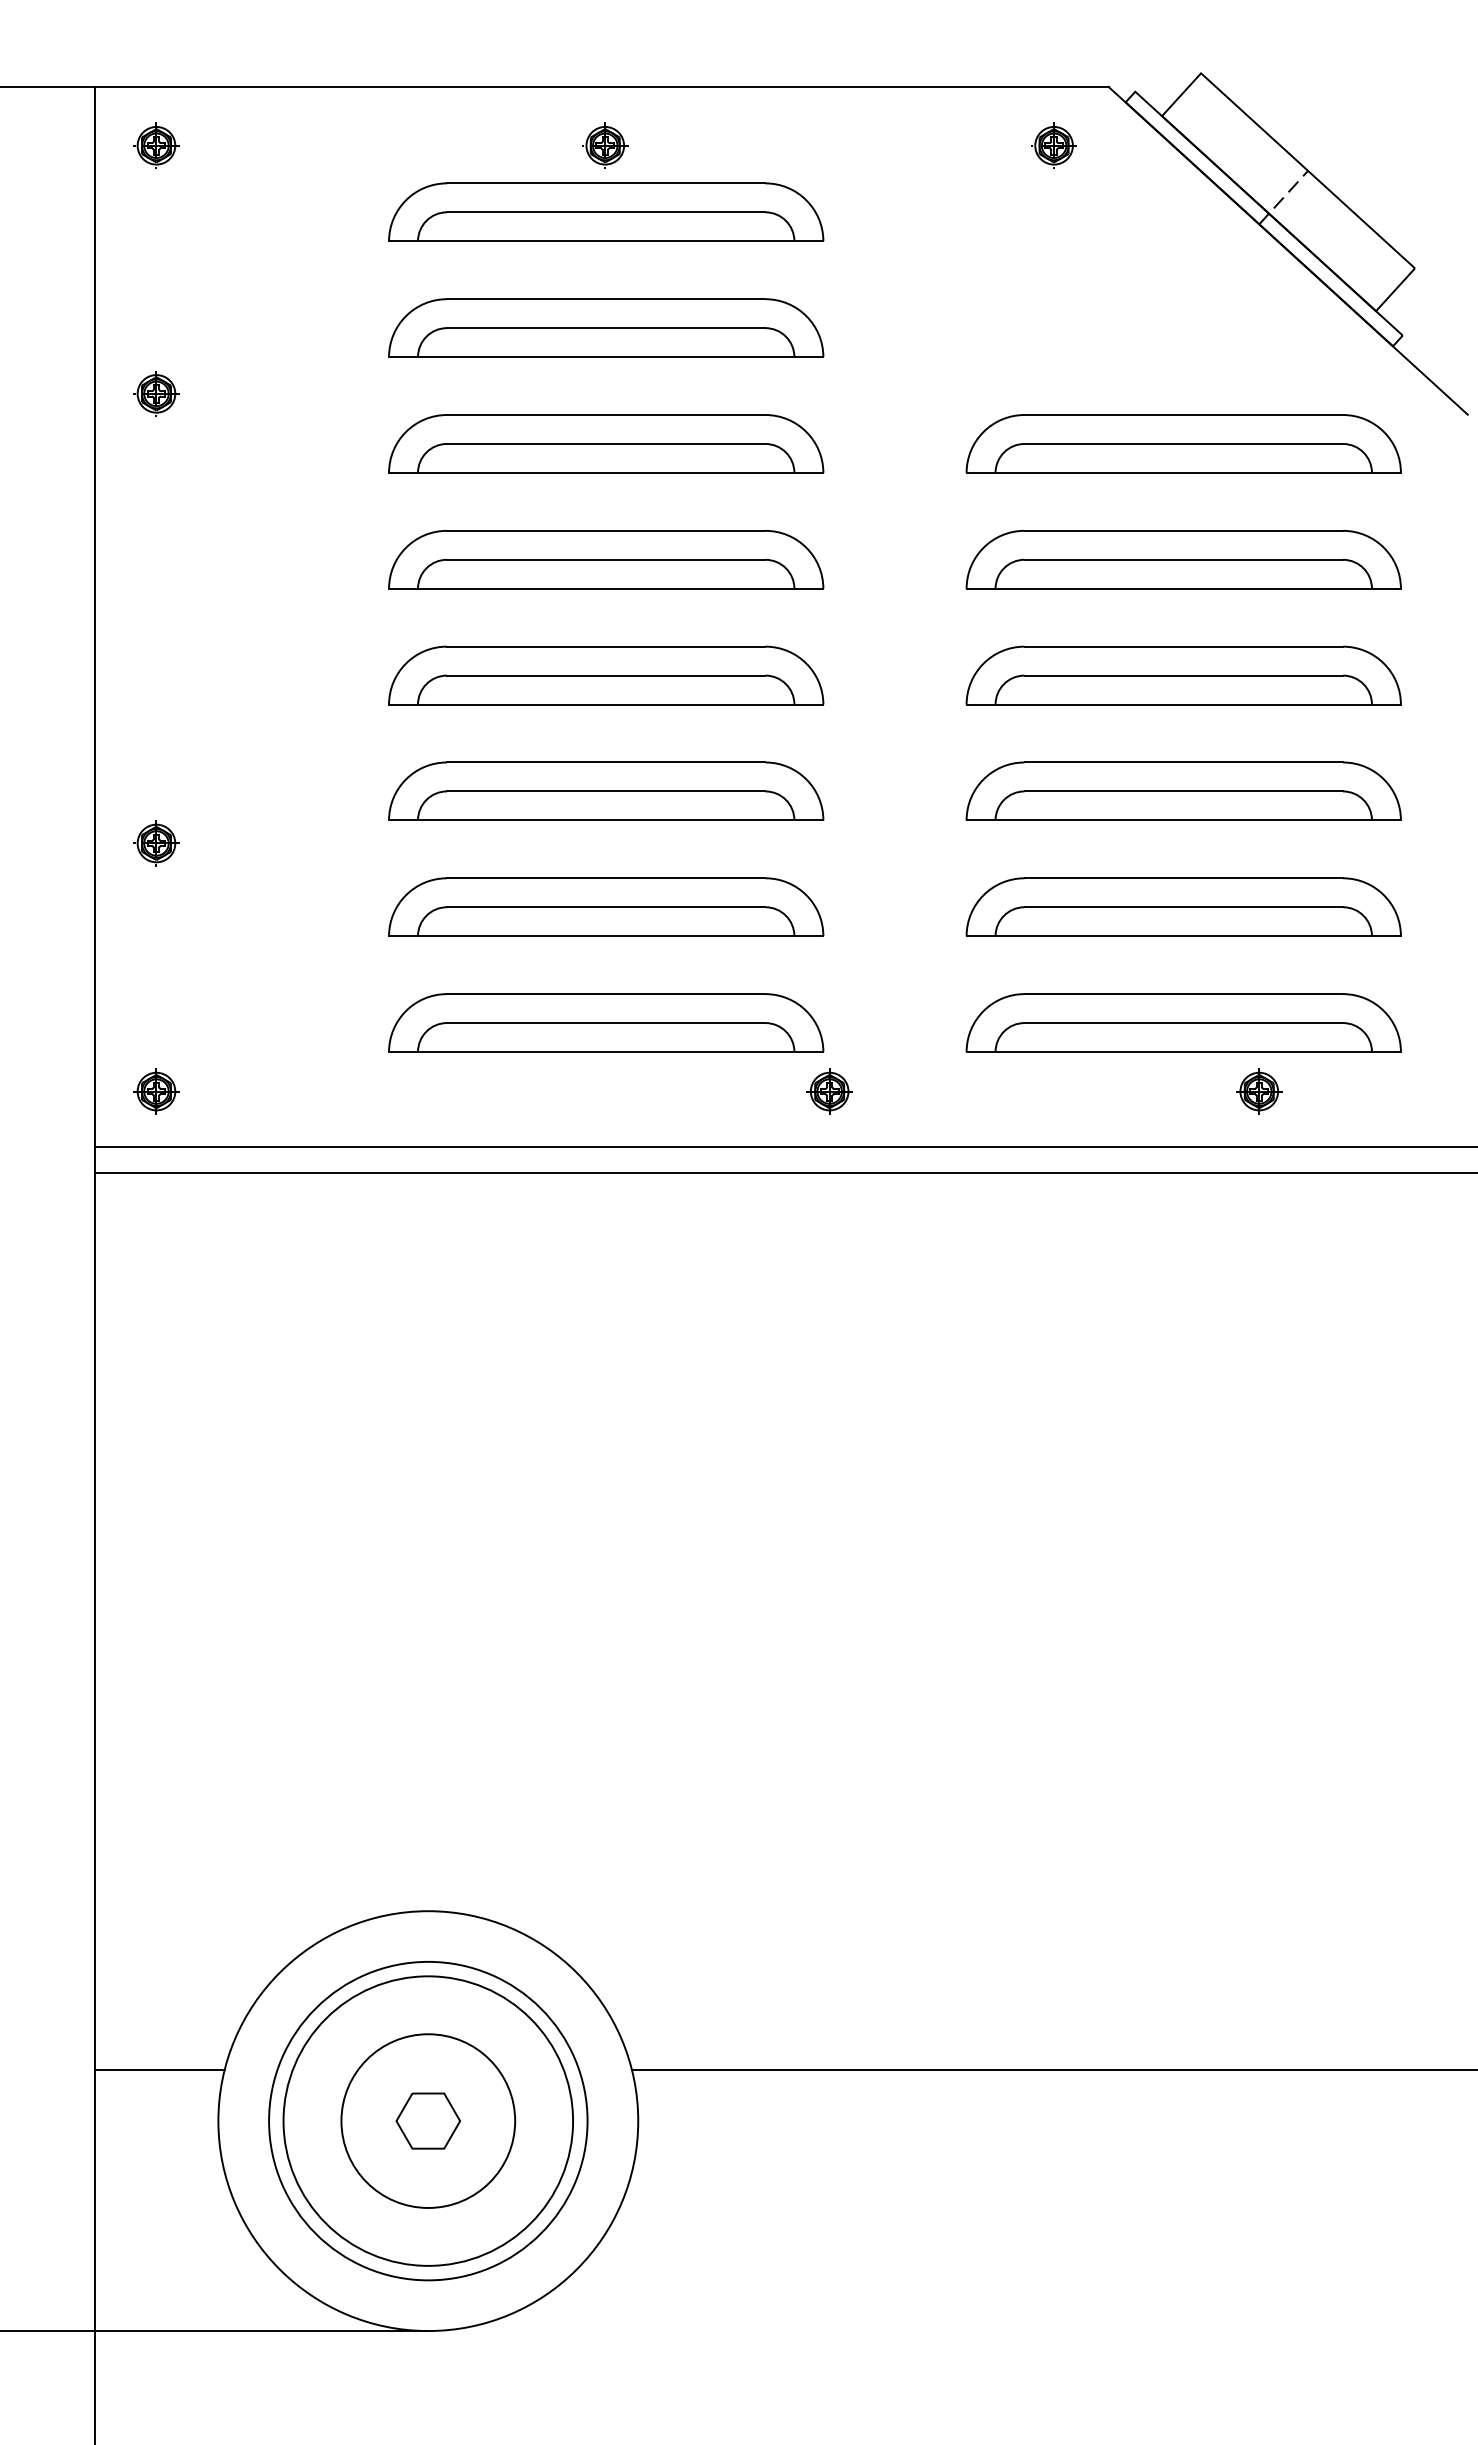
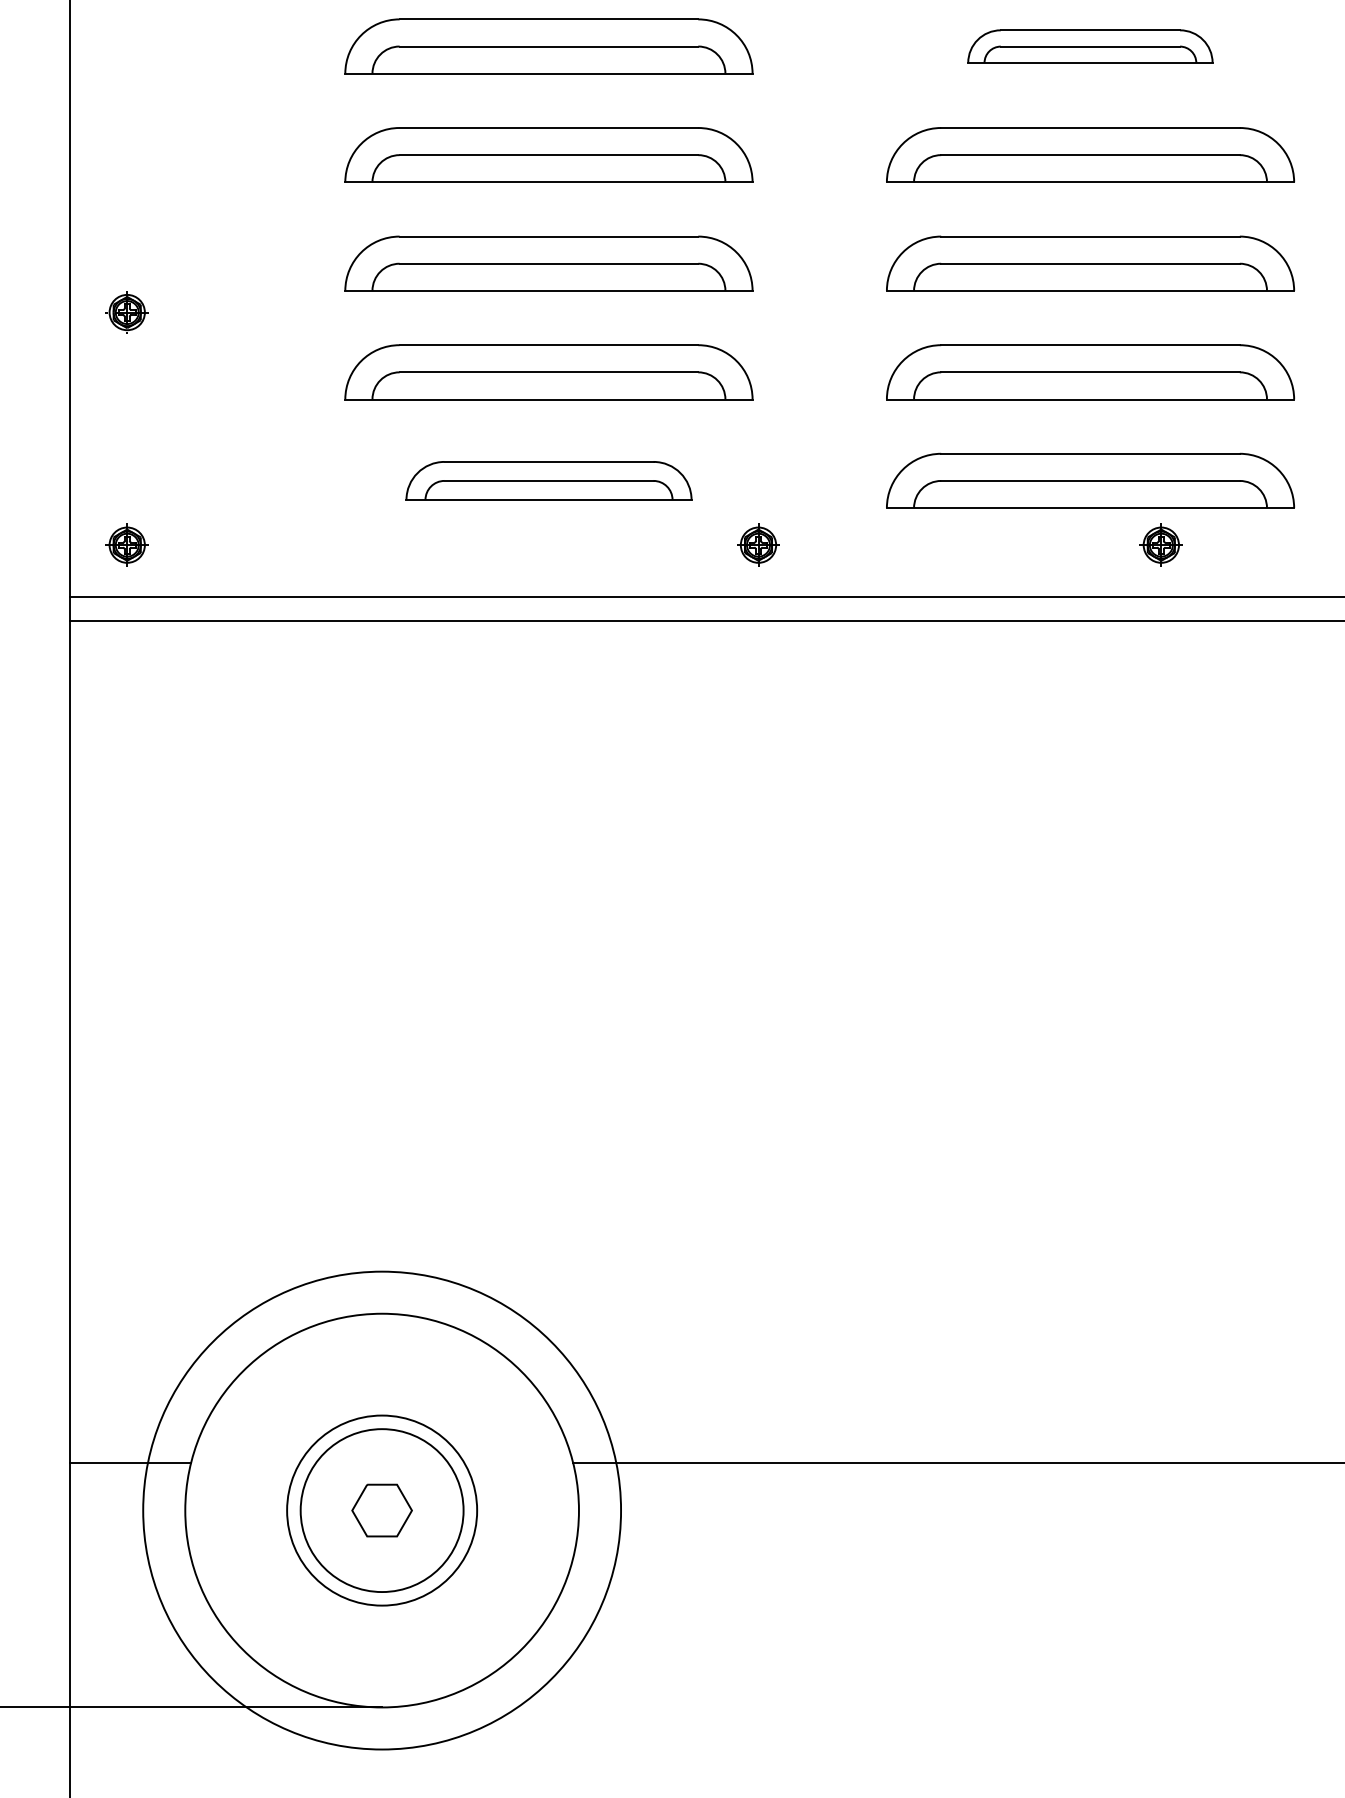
part: (1183, 559) -> (1090, 46), size x0.6
part: (606, 1022) -> (549, 480), size x0.7
circle: (428, 2120) -> (382, 1510), size x0.7
circle: (428, 2120) -> (382, 1510), size x1.6

